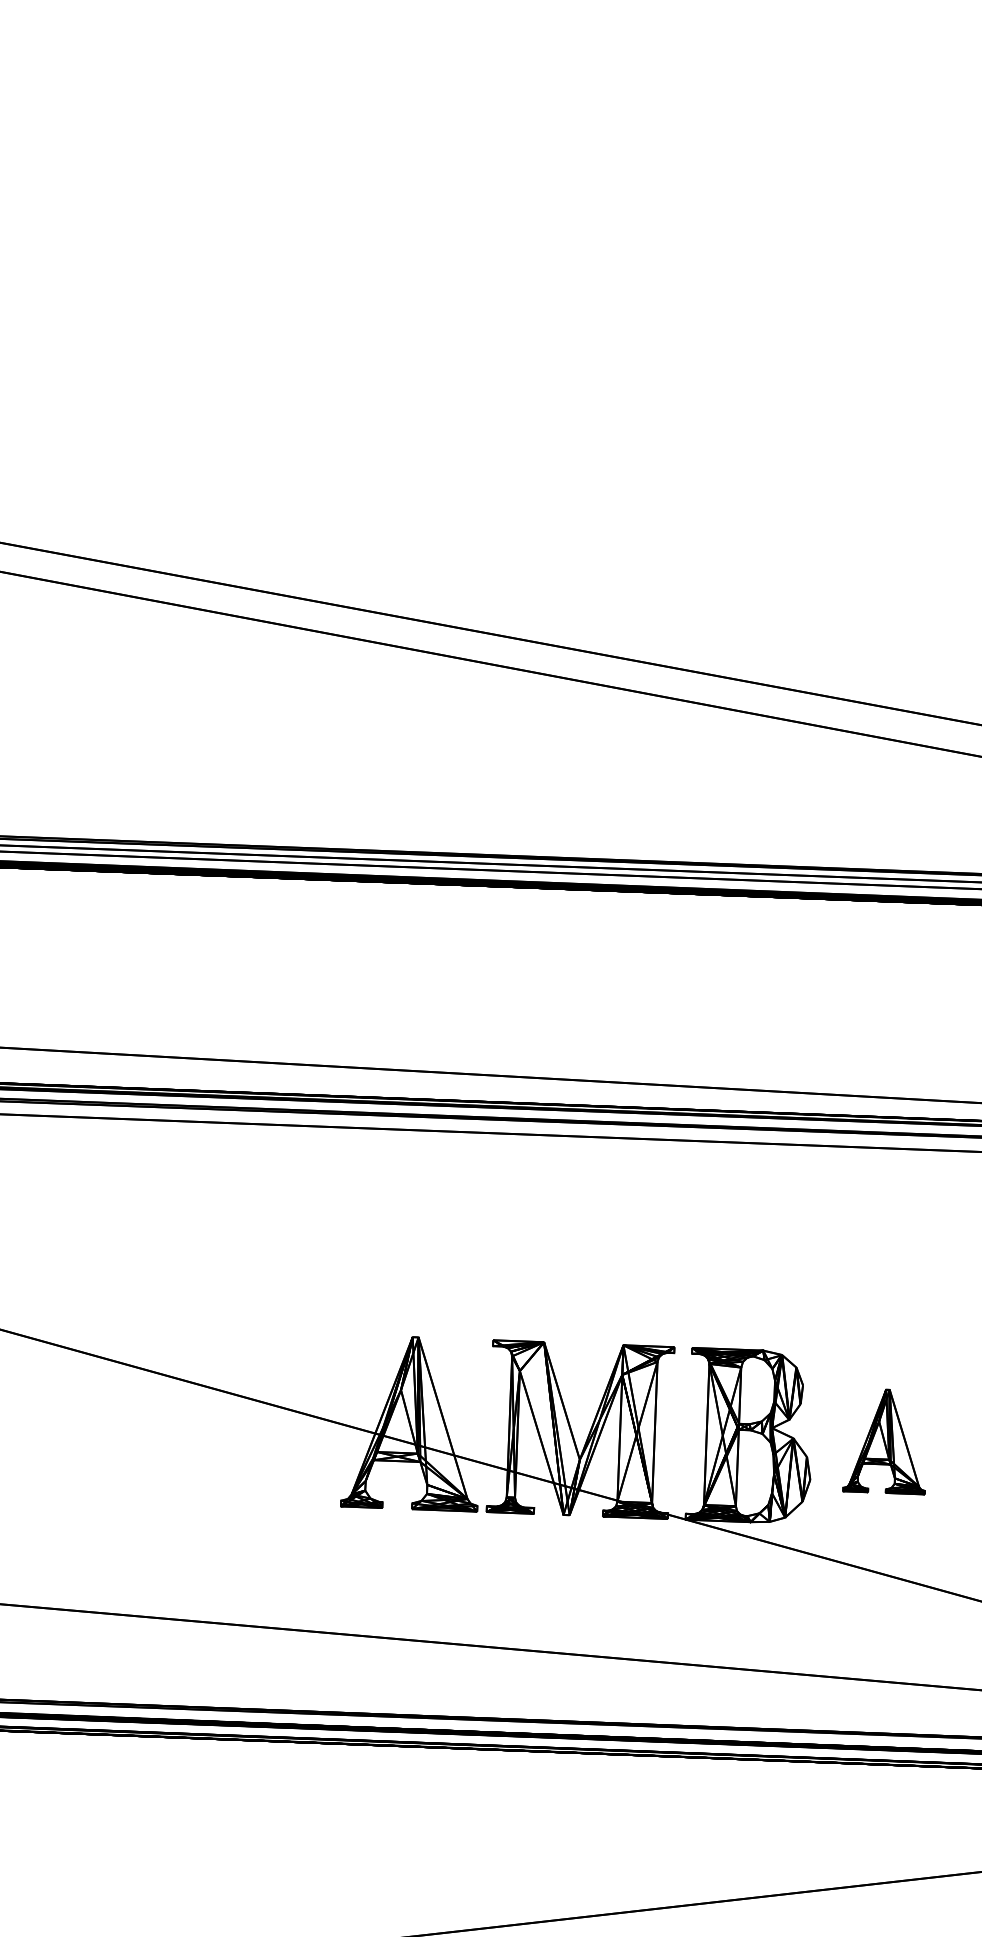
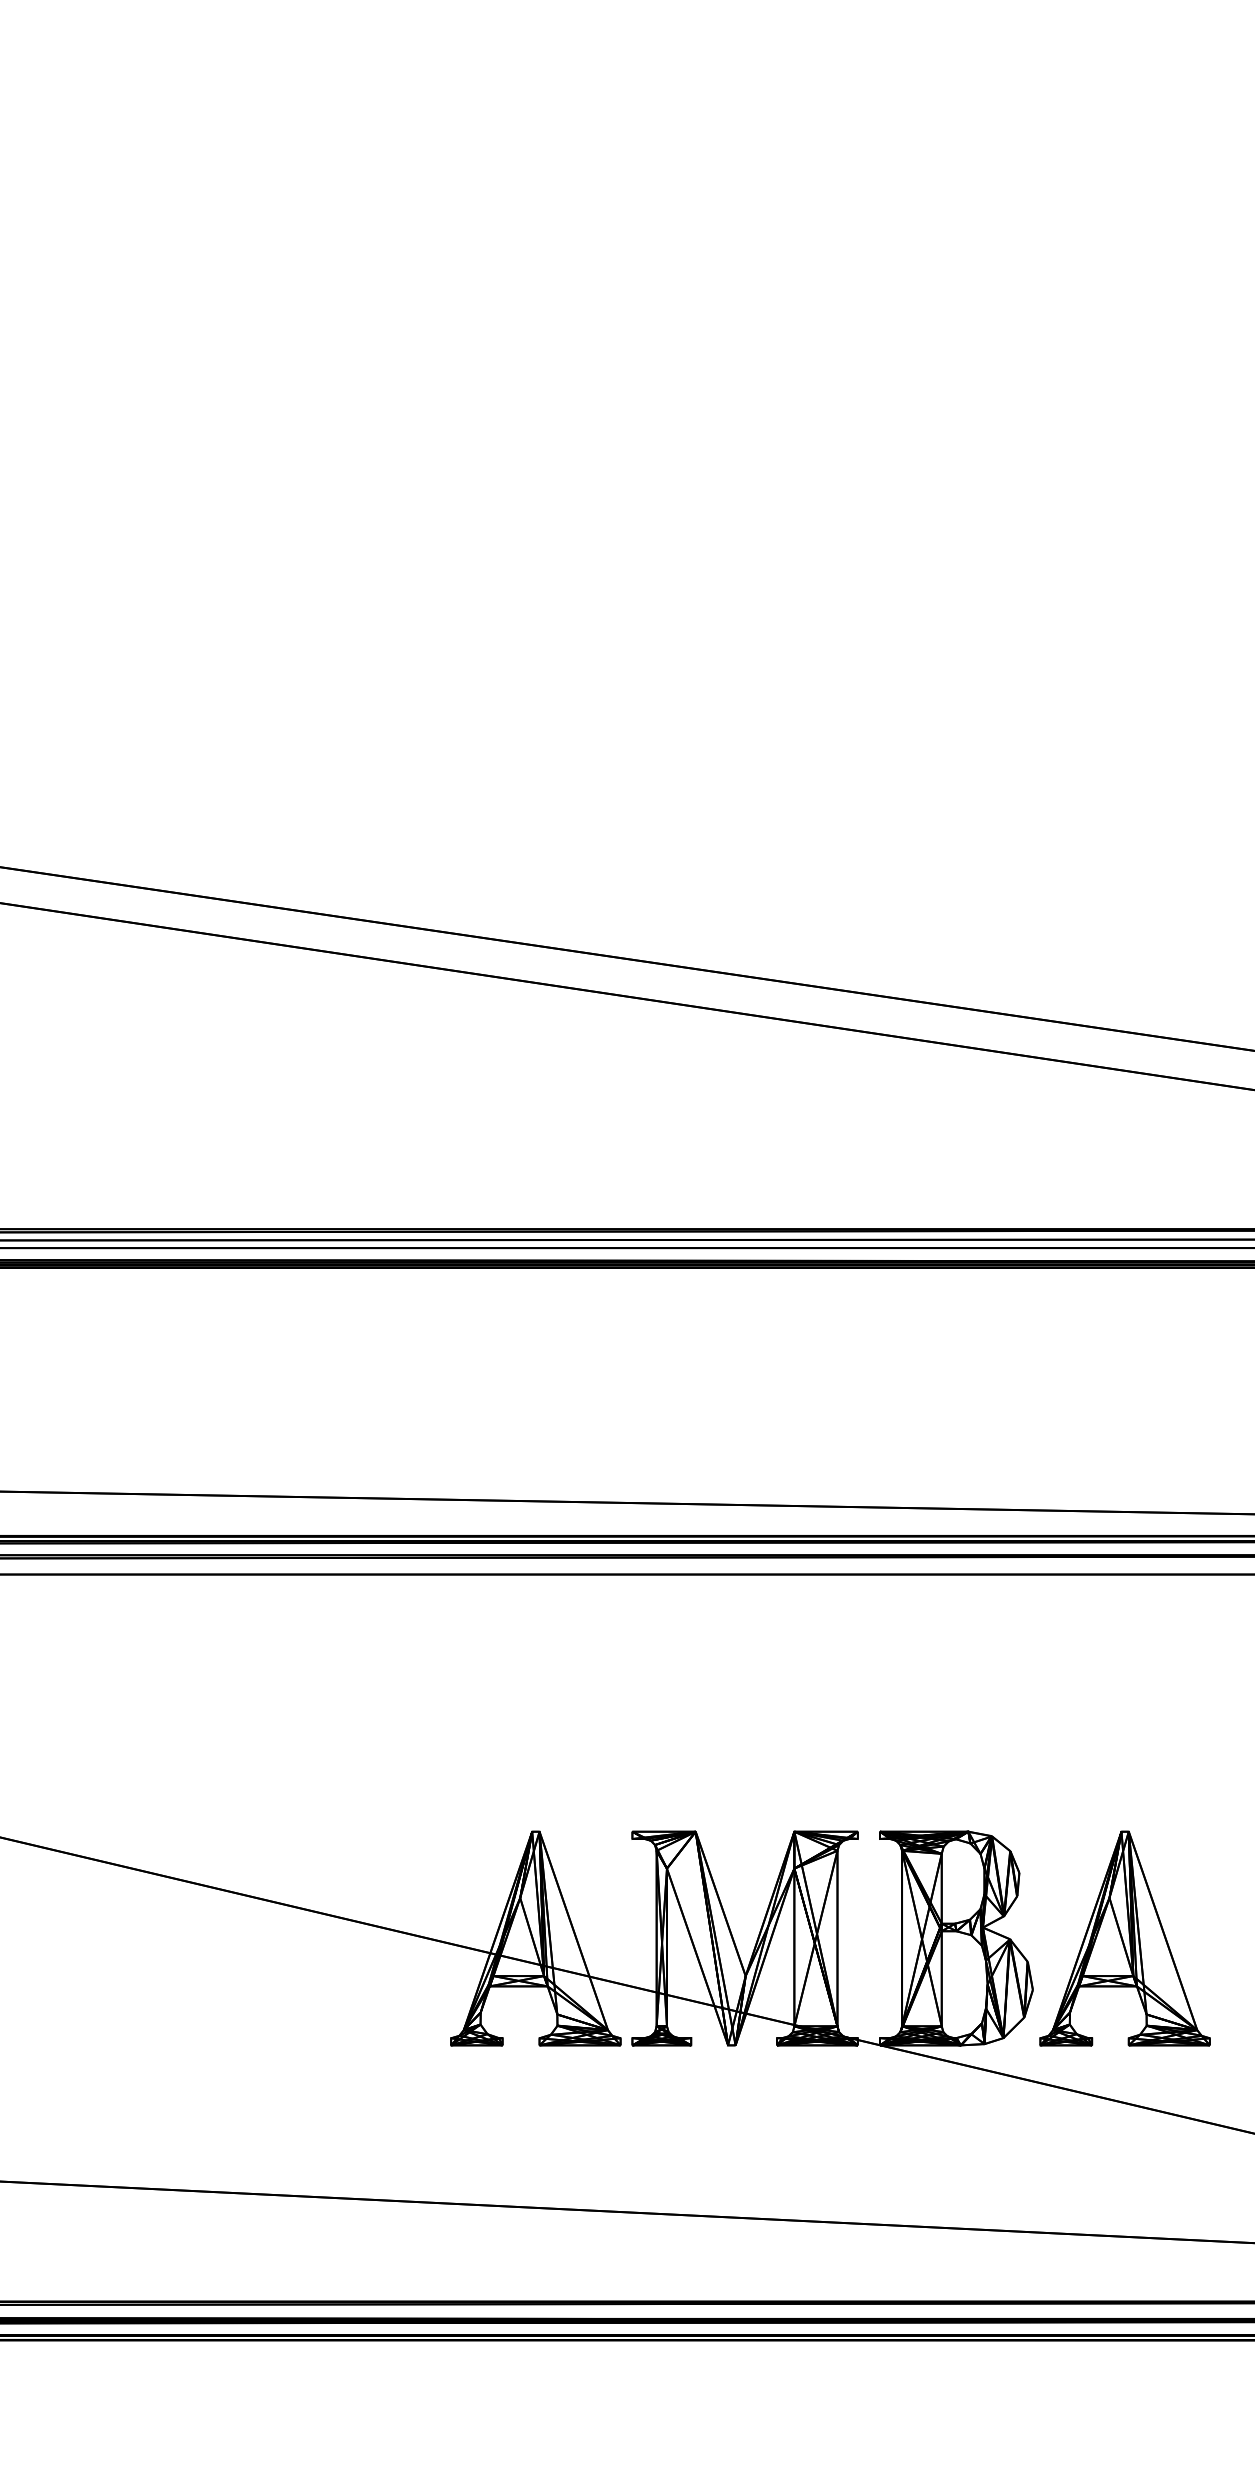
part: (885, 1441) -> (1124, 1938), size x1.67

